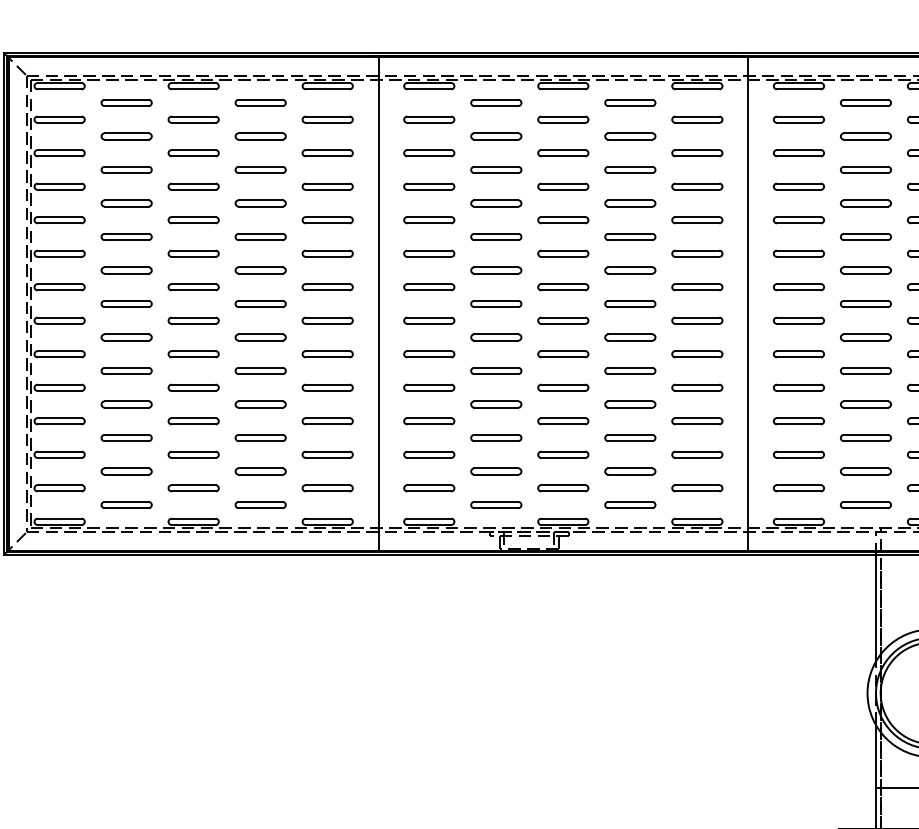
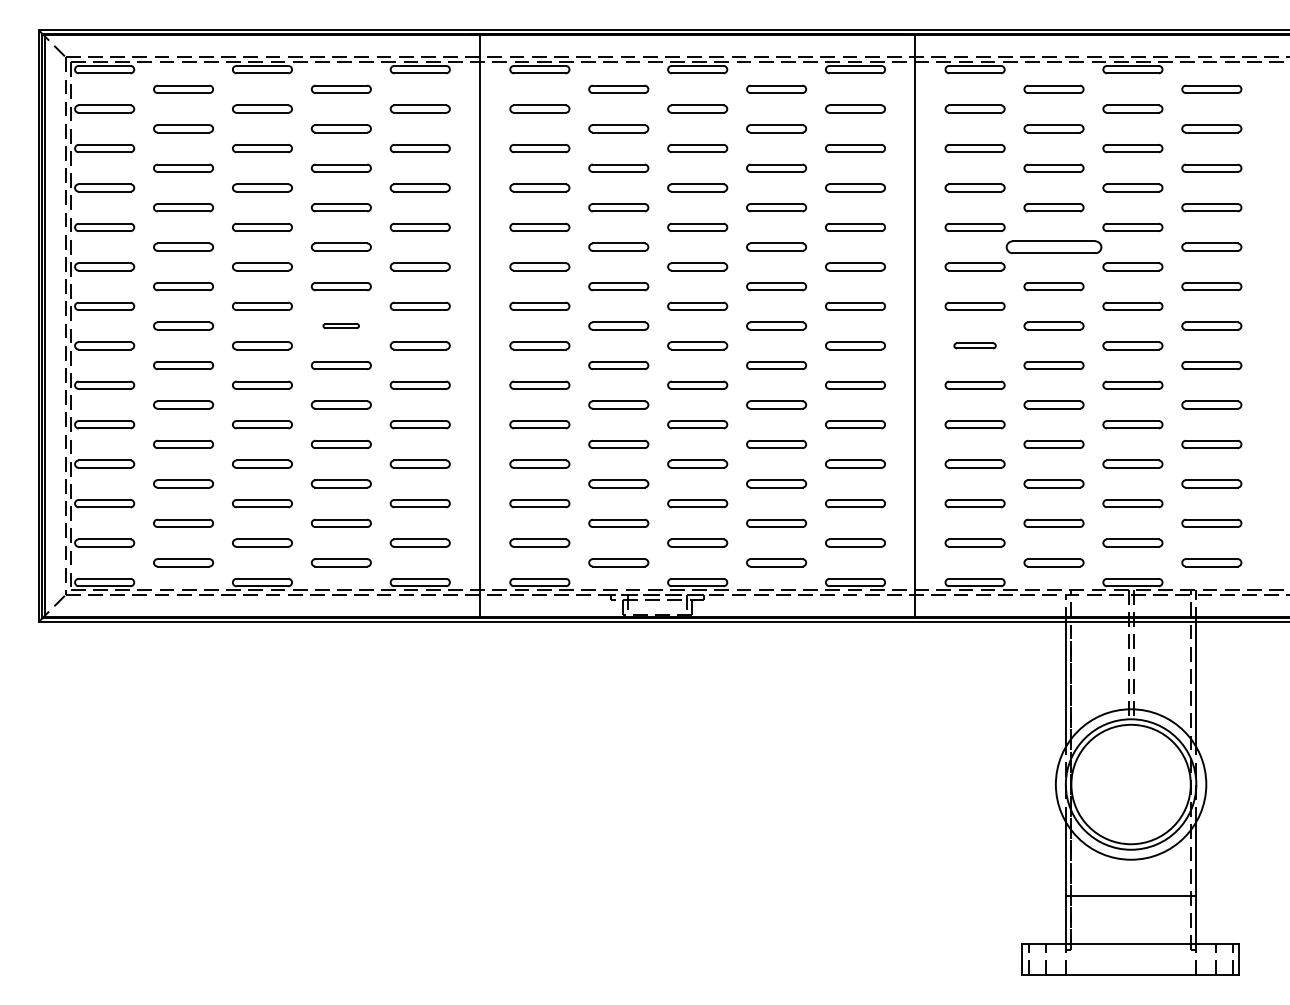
part: (865, 236) -> (1053, 246), size x1.6
part: (259, 303) -> (340, 325), size x0.6
part: (798, 320) -> (974, 345), size x0.7

